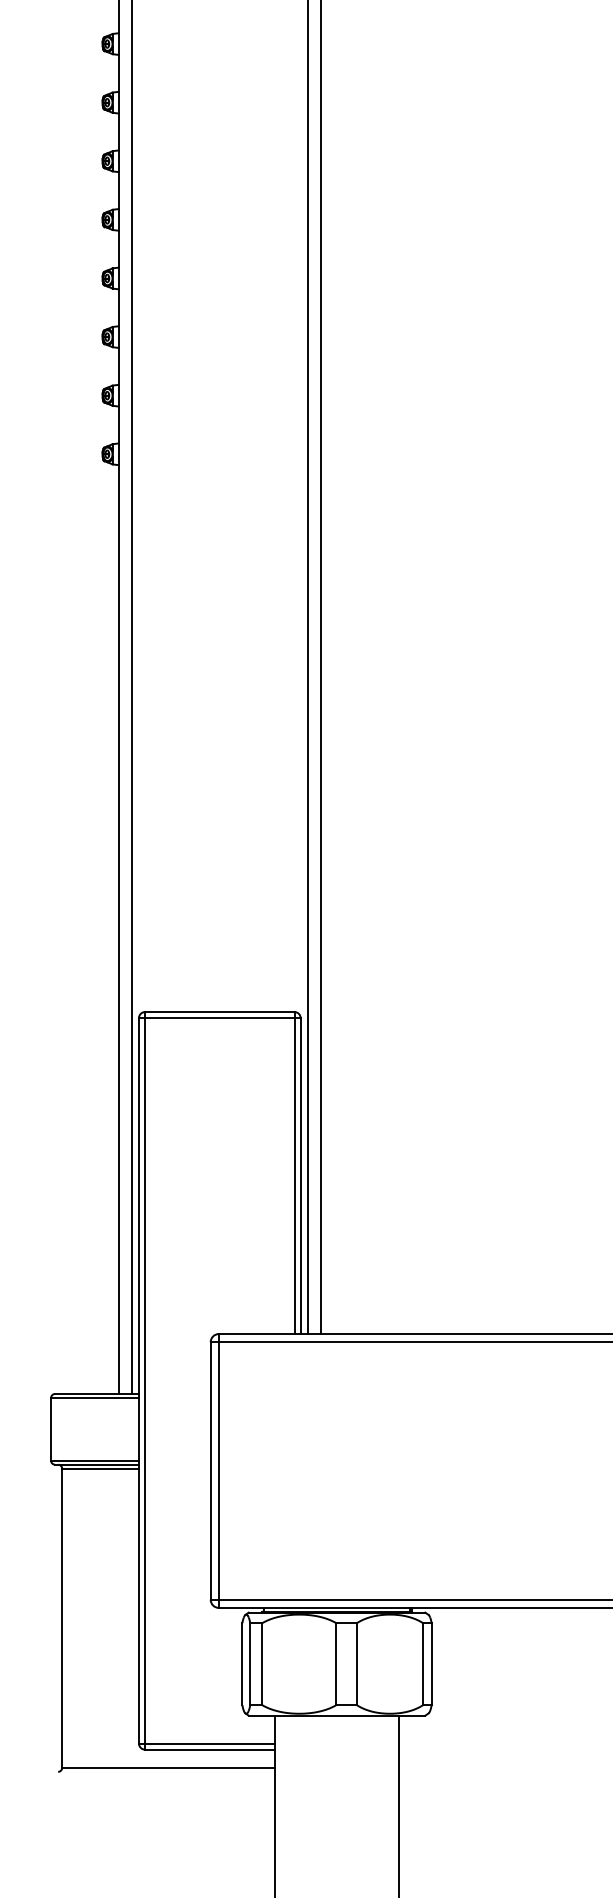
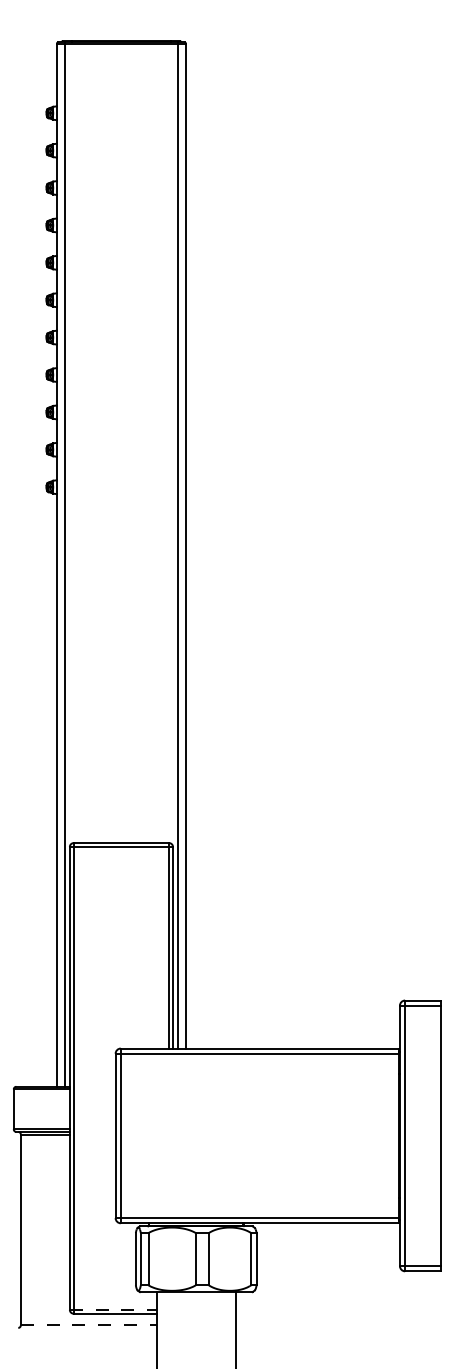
line: (207, 1743) -> (113, 1309), solid -> dashed
line: (168, 1768) -> (88, 1325), solid -> dashed

